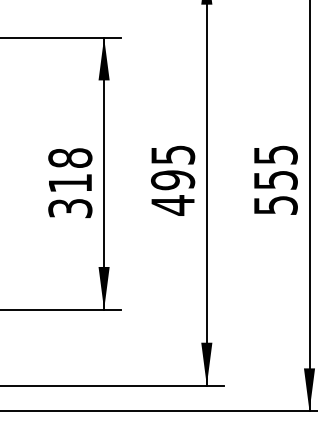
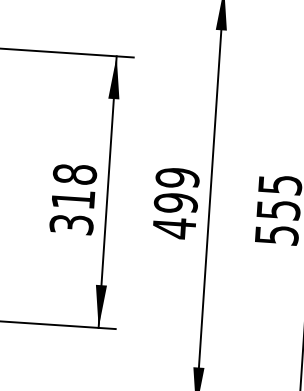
text: (172, 154) -> (177, 177), 495 -> 499

